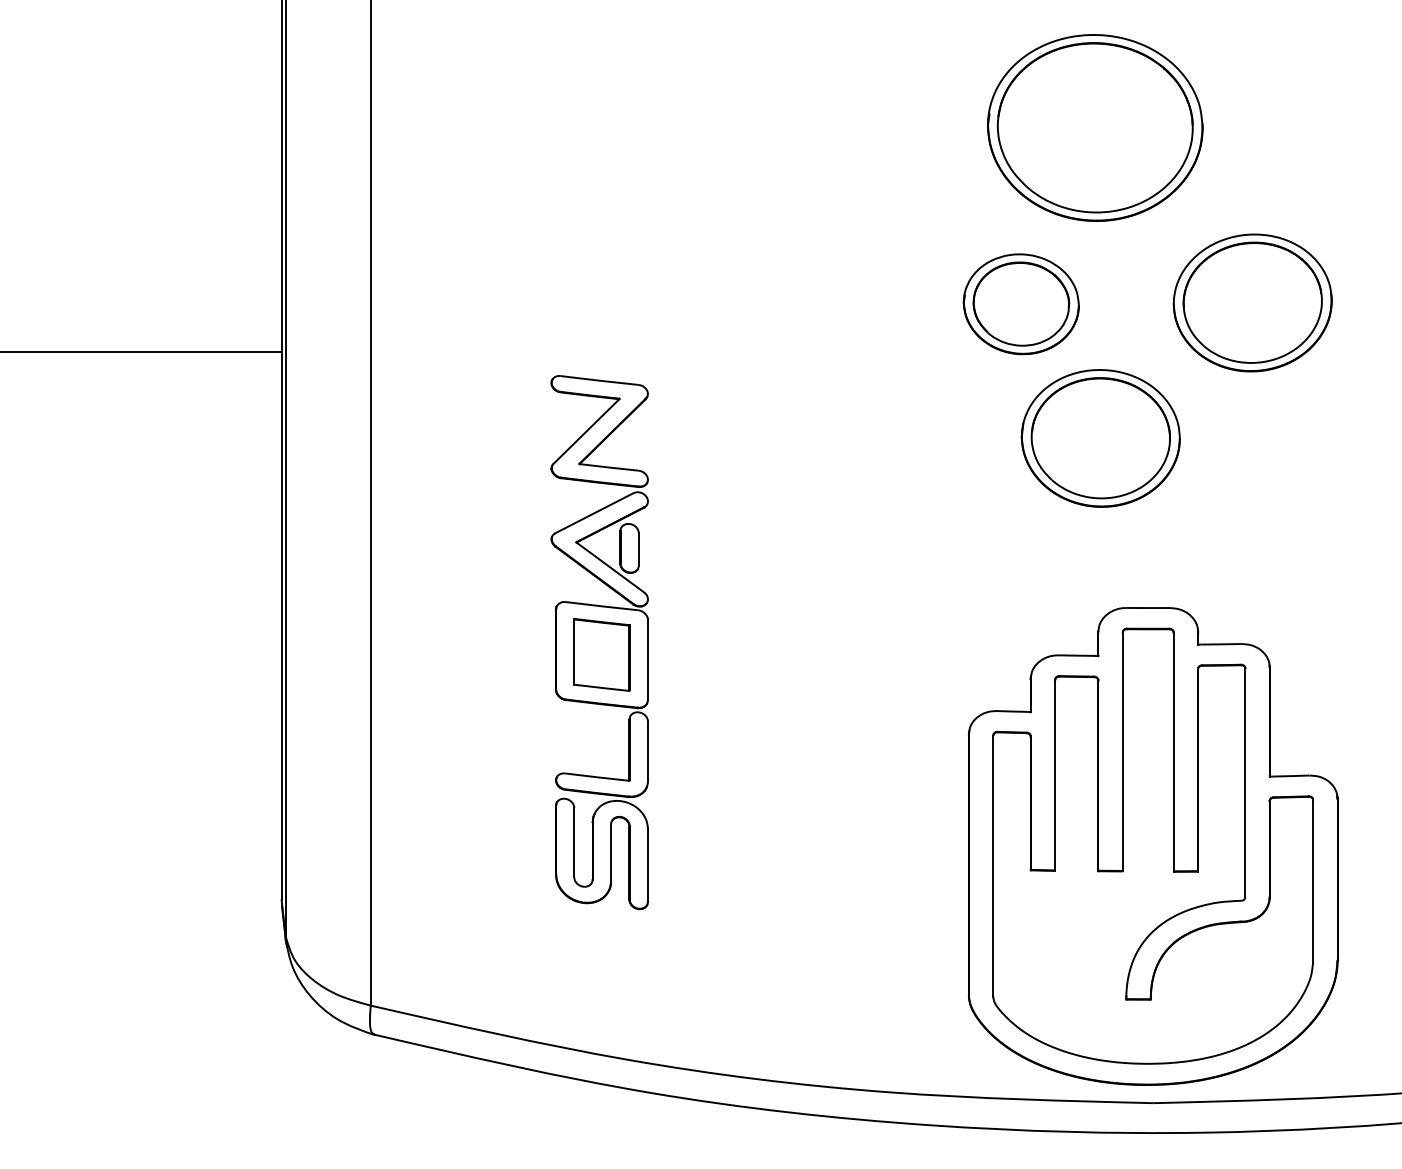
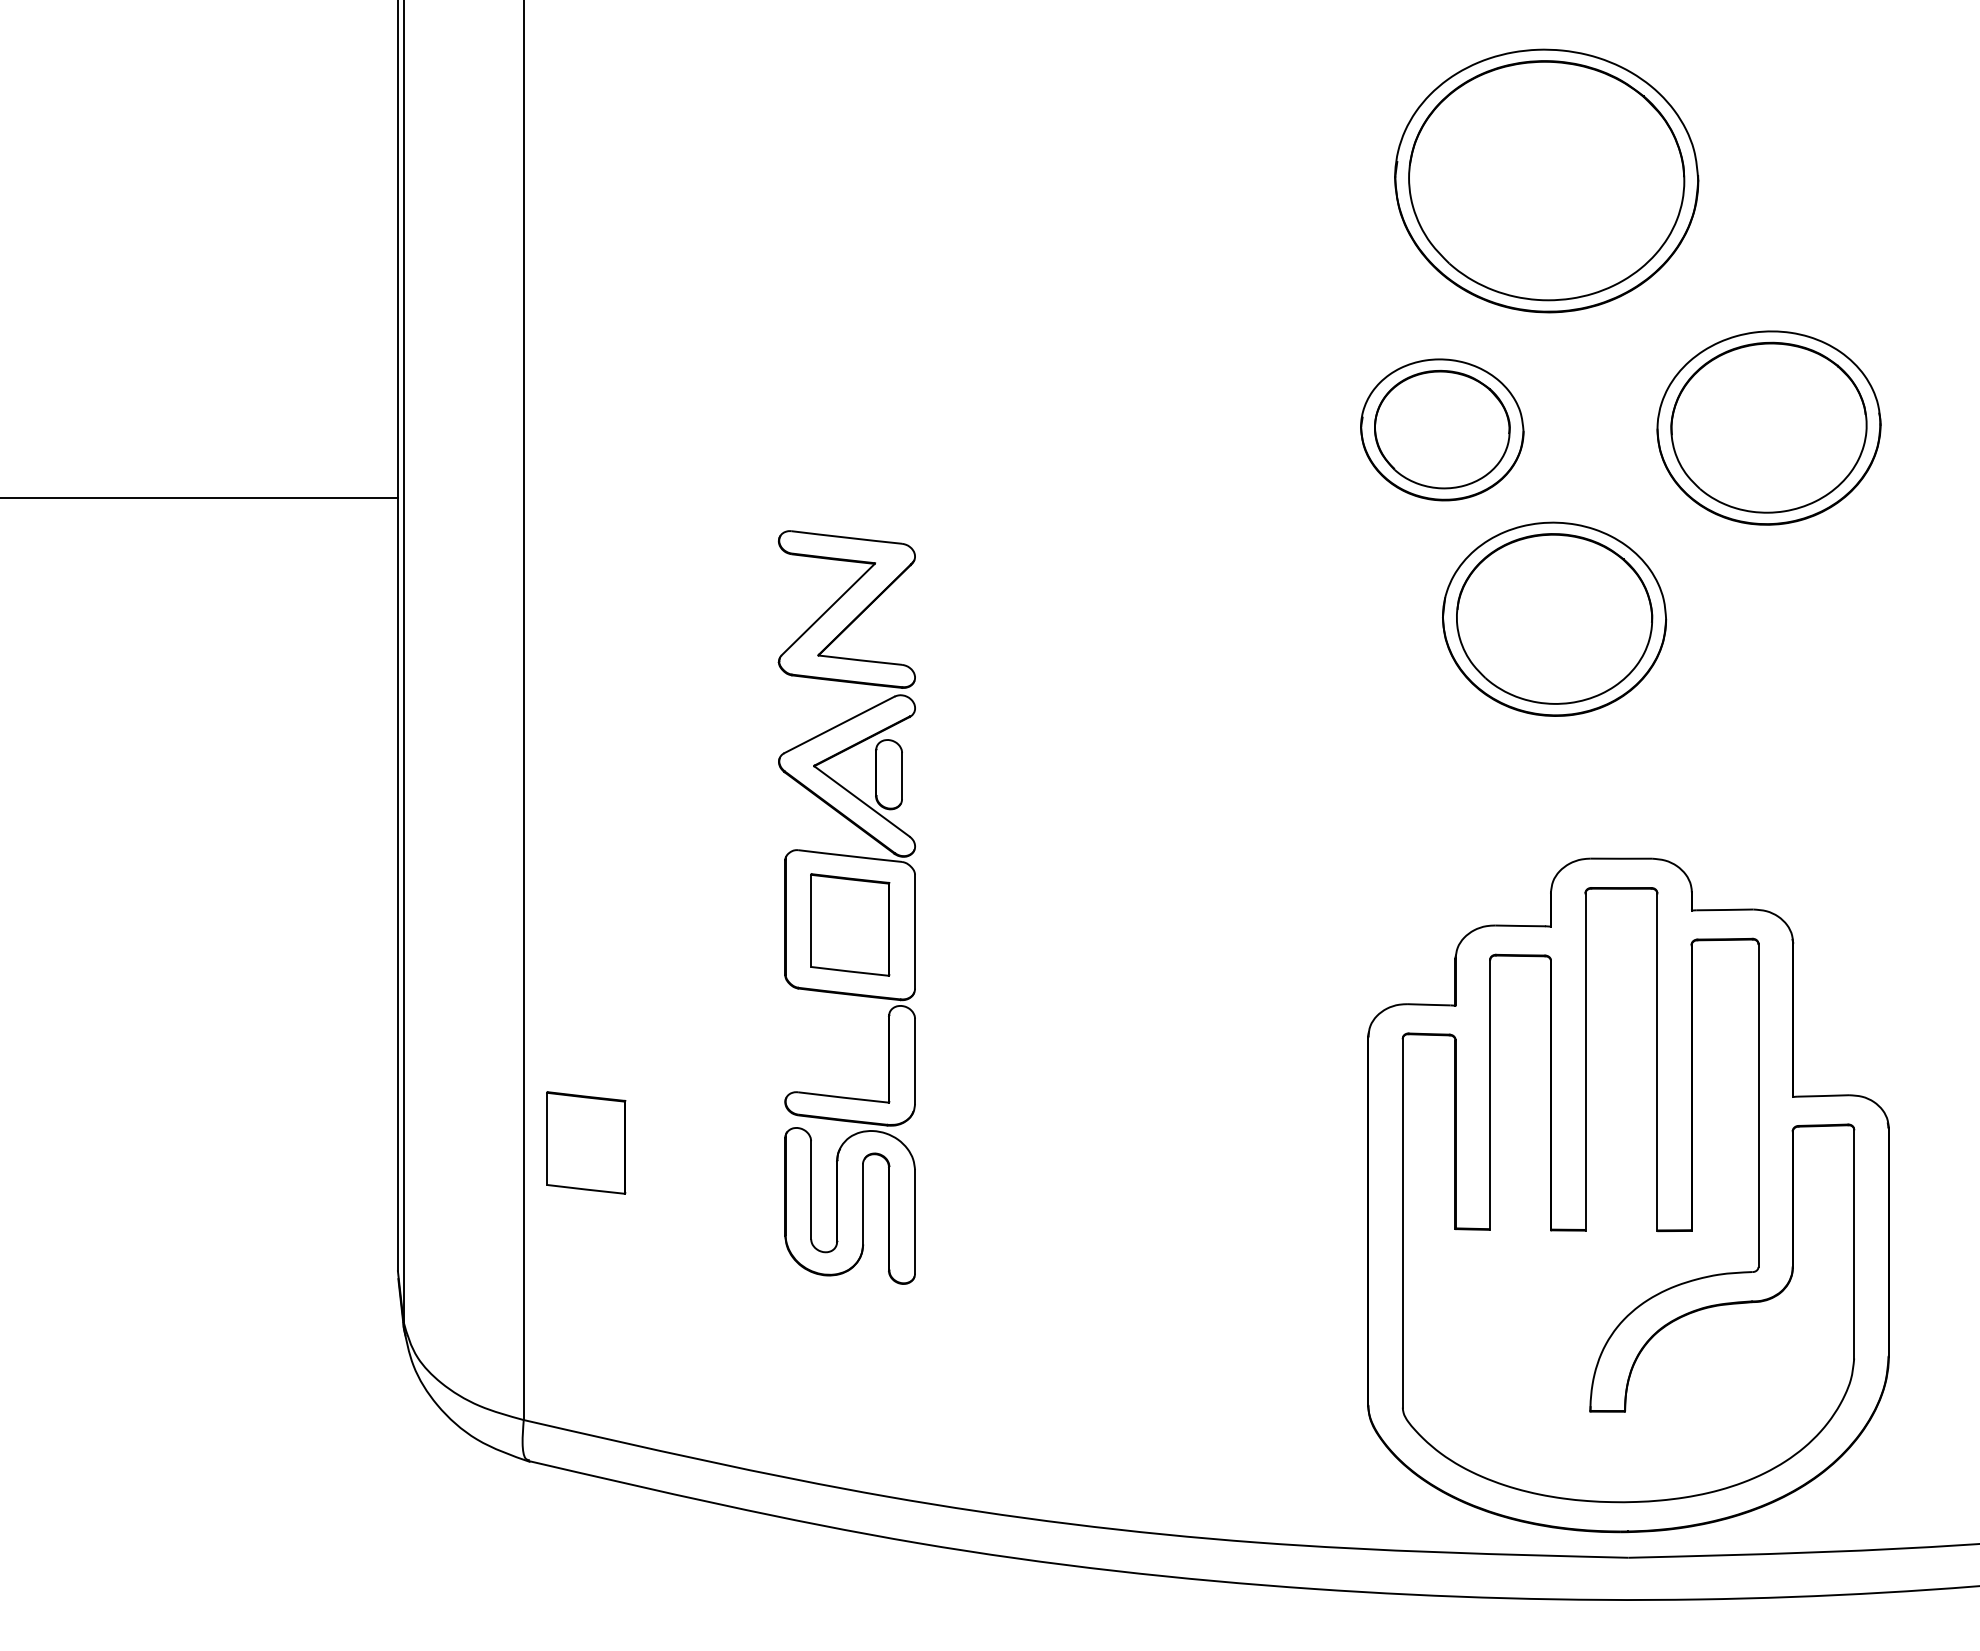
part: (415, 809) -> (586, 1142), added

